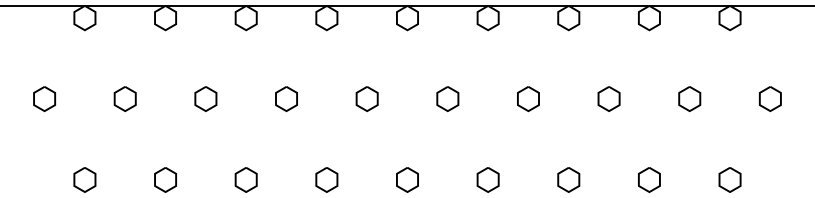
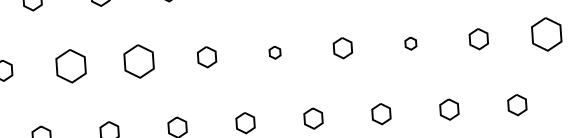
part: (205, 98) -> (70, 65), size x1.6
part: (447, 98) -> (274, 52), size x0.6
part: (608, 98) -> (410, 43), size x0.6
part: (286, 99) -> (139, 62), size x1.6
part: (770, 99) -> (546, 35), size x1.6

